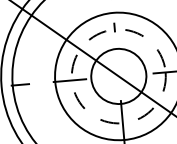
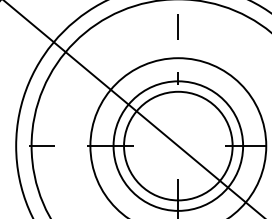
circle: (118, 75) -> (178, 145), dashed -> solid
circle: (118, 75) -> (178, 145), size x1.43

